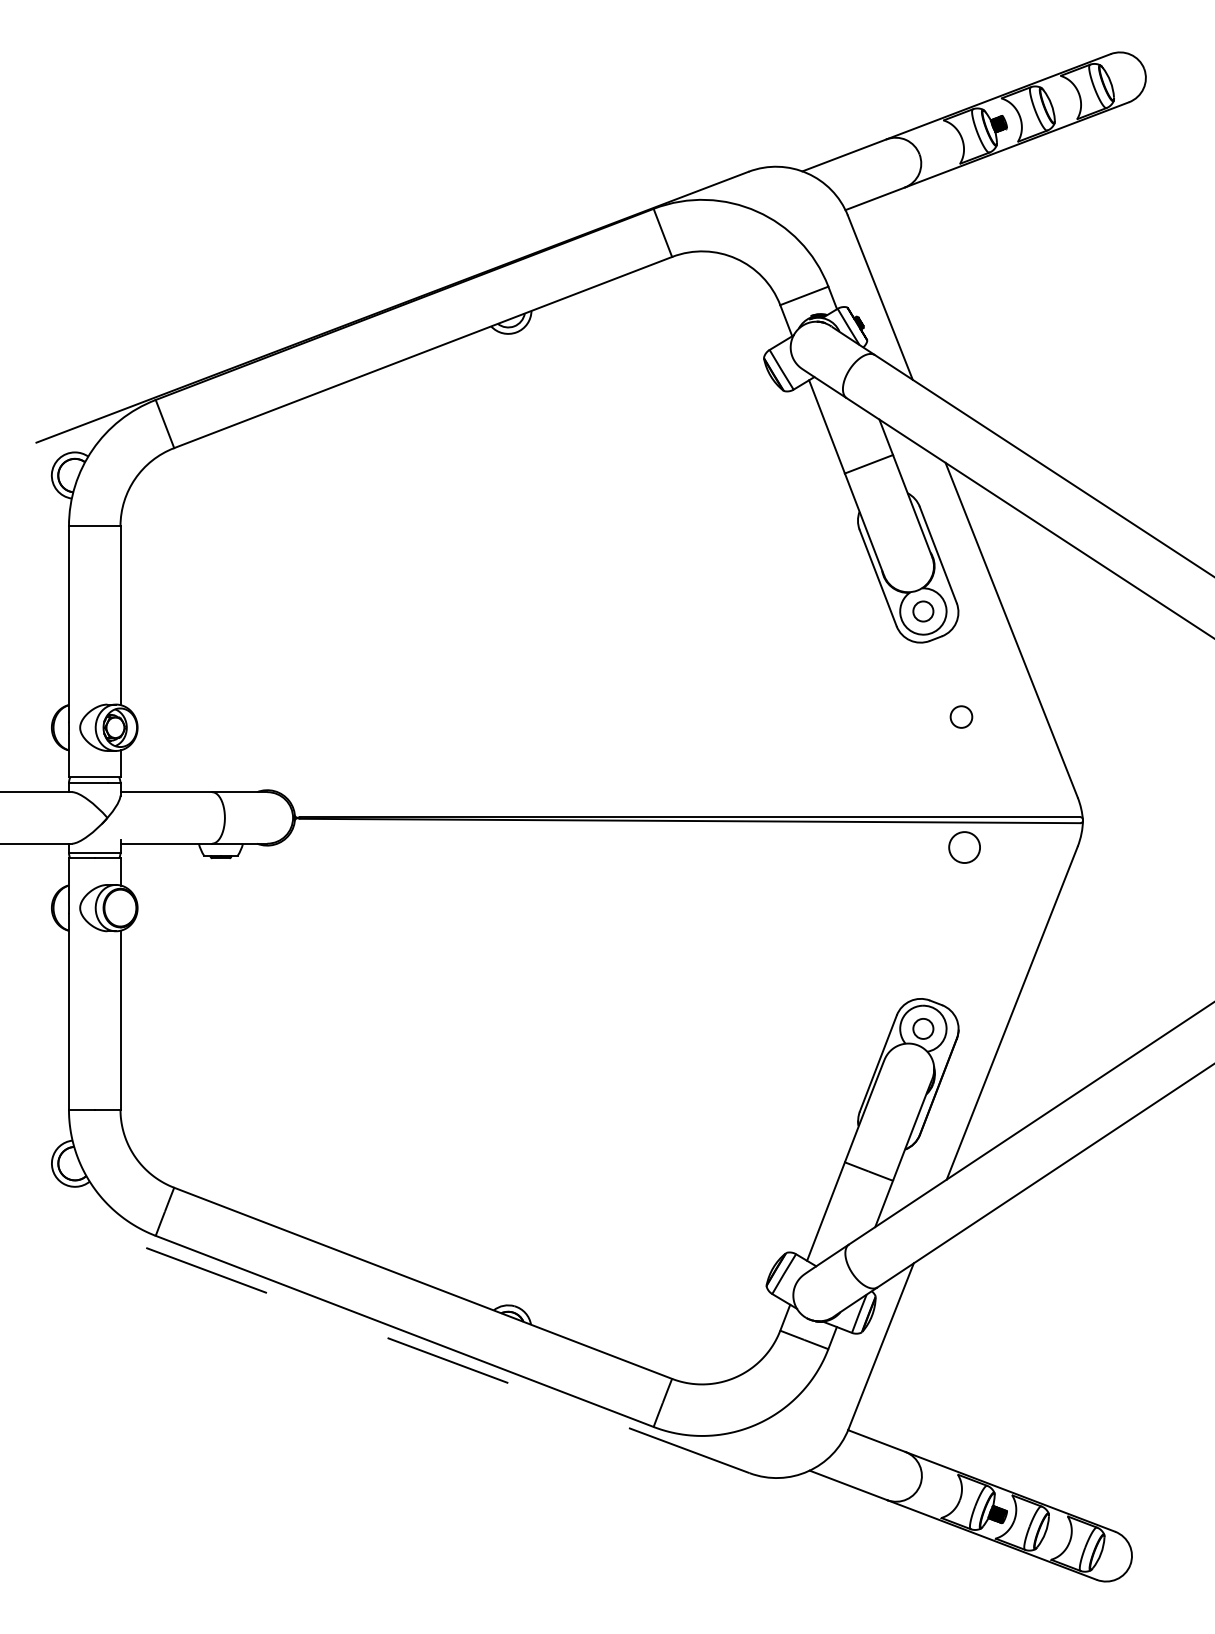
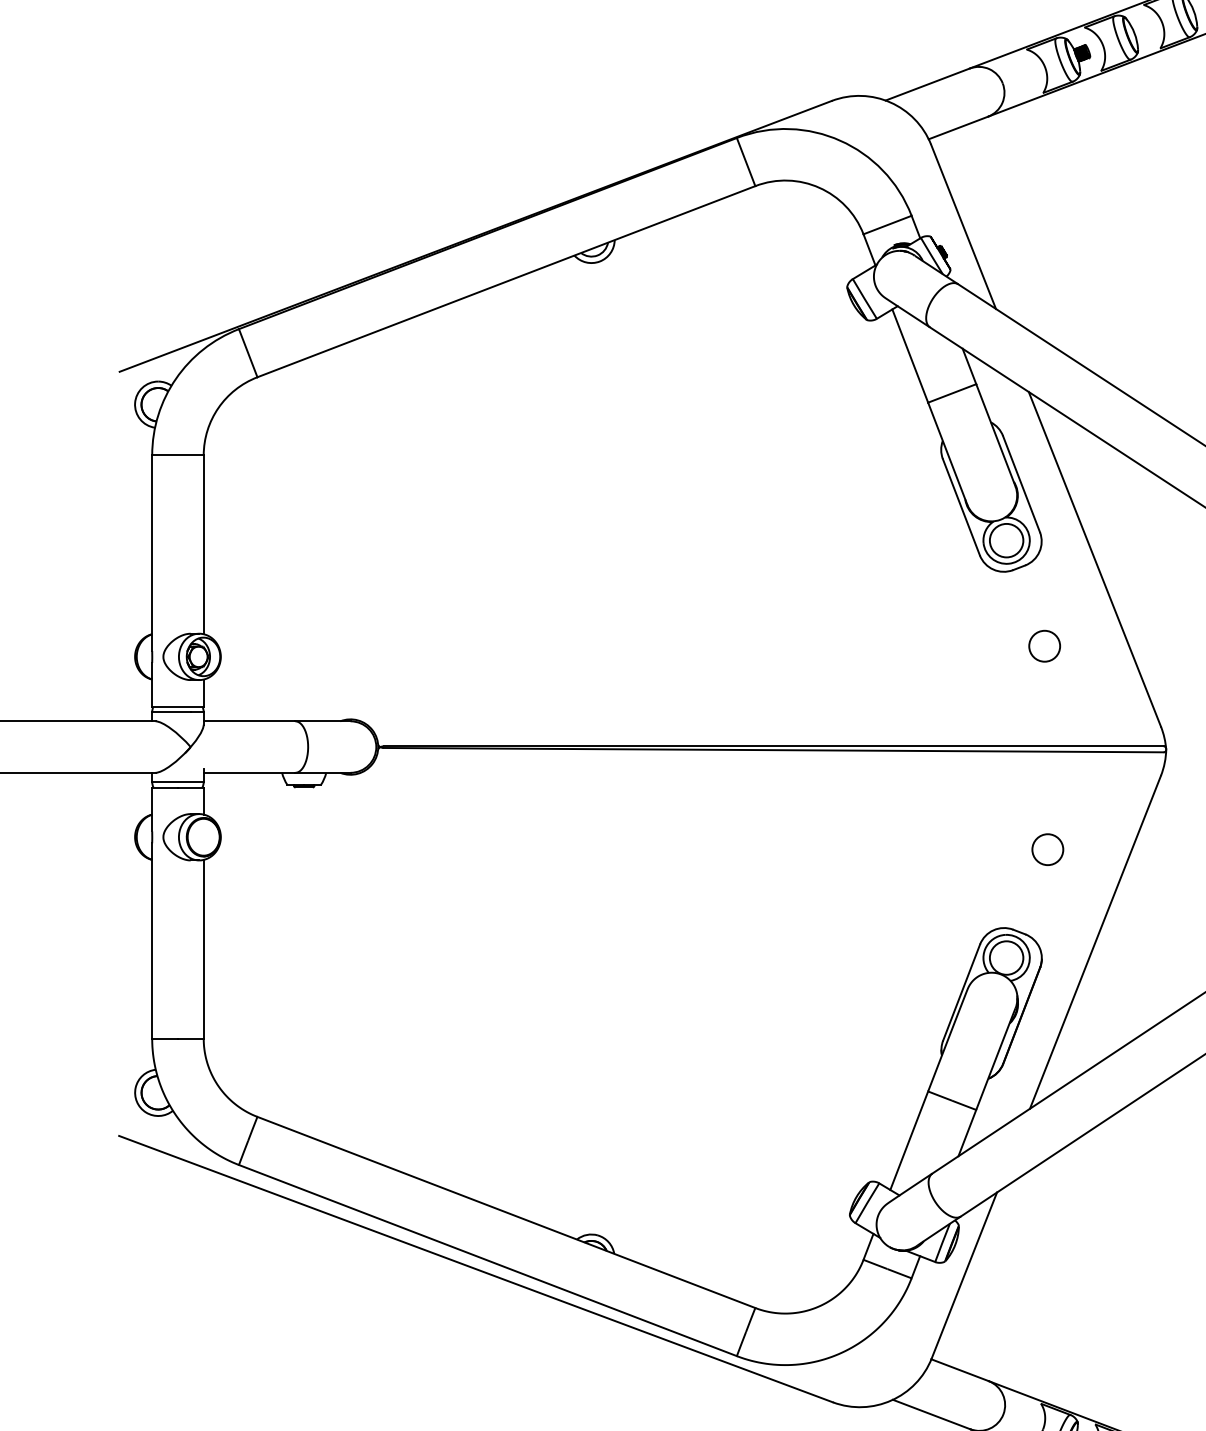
circle: (923, 611) -> (1006, 540), size x1.67
circle: (961, 716) -> (1044, 645), size x1.43
circle: (964, 847) -> (1047, 849), moved
circle: (923, 1028) -> (1006, 957), size x1.67
line: (392, 1339) -> (475, 1268), dashed -> solid

